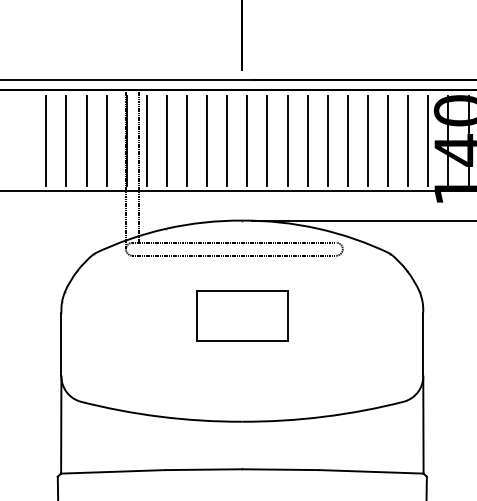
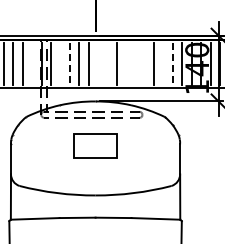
line: (107, 141) -> (32, 64), removed
line: (167, 141) -> (60, 64), removed
line: (186, 141) -> (69, 64), solid -> dashed
line: (246, 141) -> (97, 64), removed
line: (267, 141) -> (107, 64), removed
line: (308, 141) -> (126, 64), removed
line: (327, 141) -> (135, 64), removed
line: (347, 141) -> (144, 64), removed
line: (387, 141) -> (163, 64), removed
line: (409, 141) -> (173, 64), solid -> dashed

